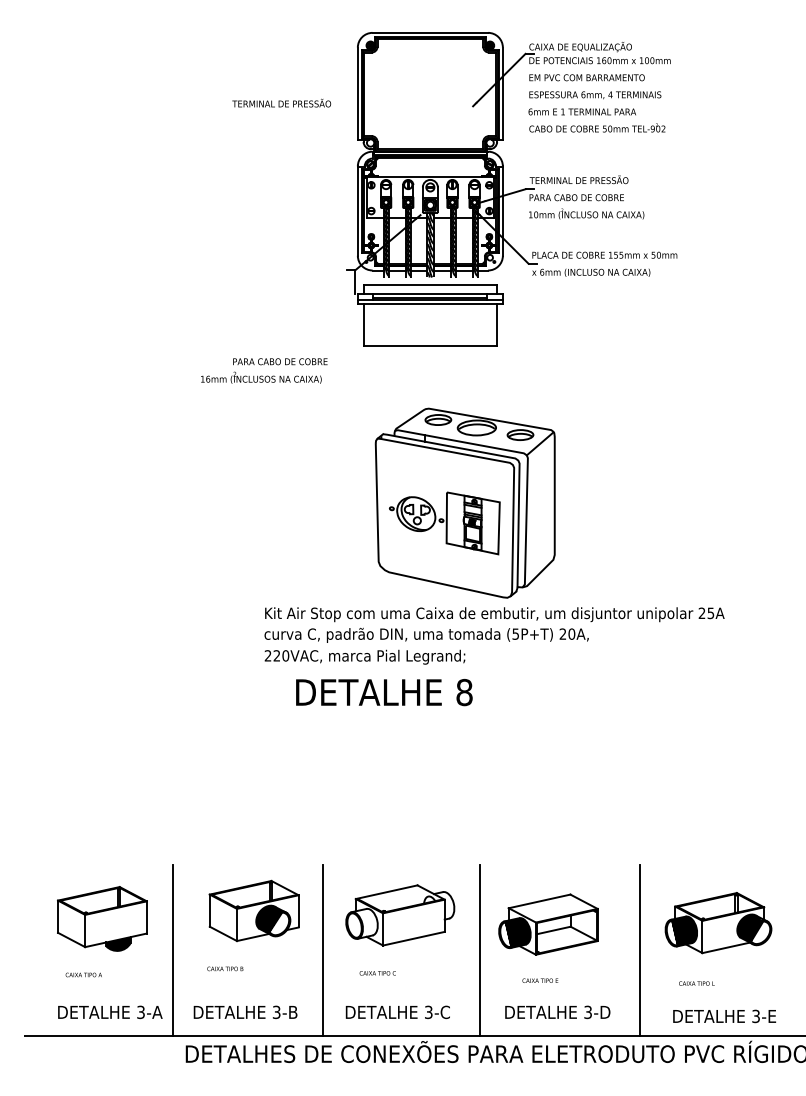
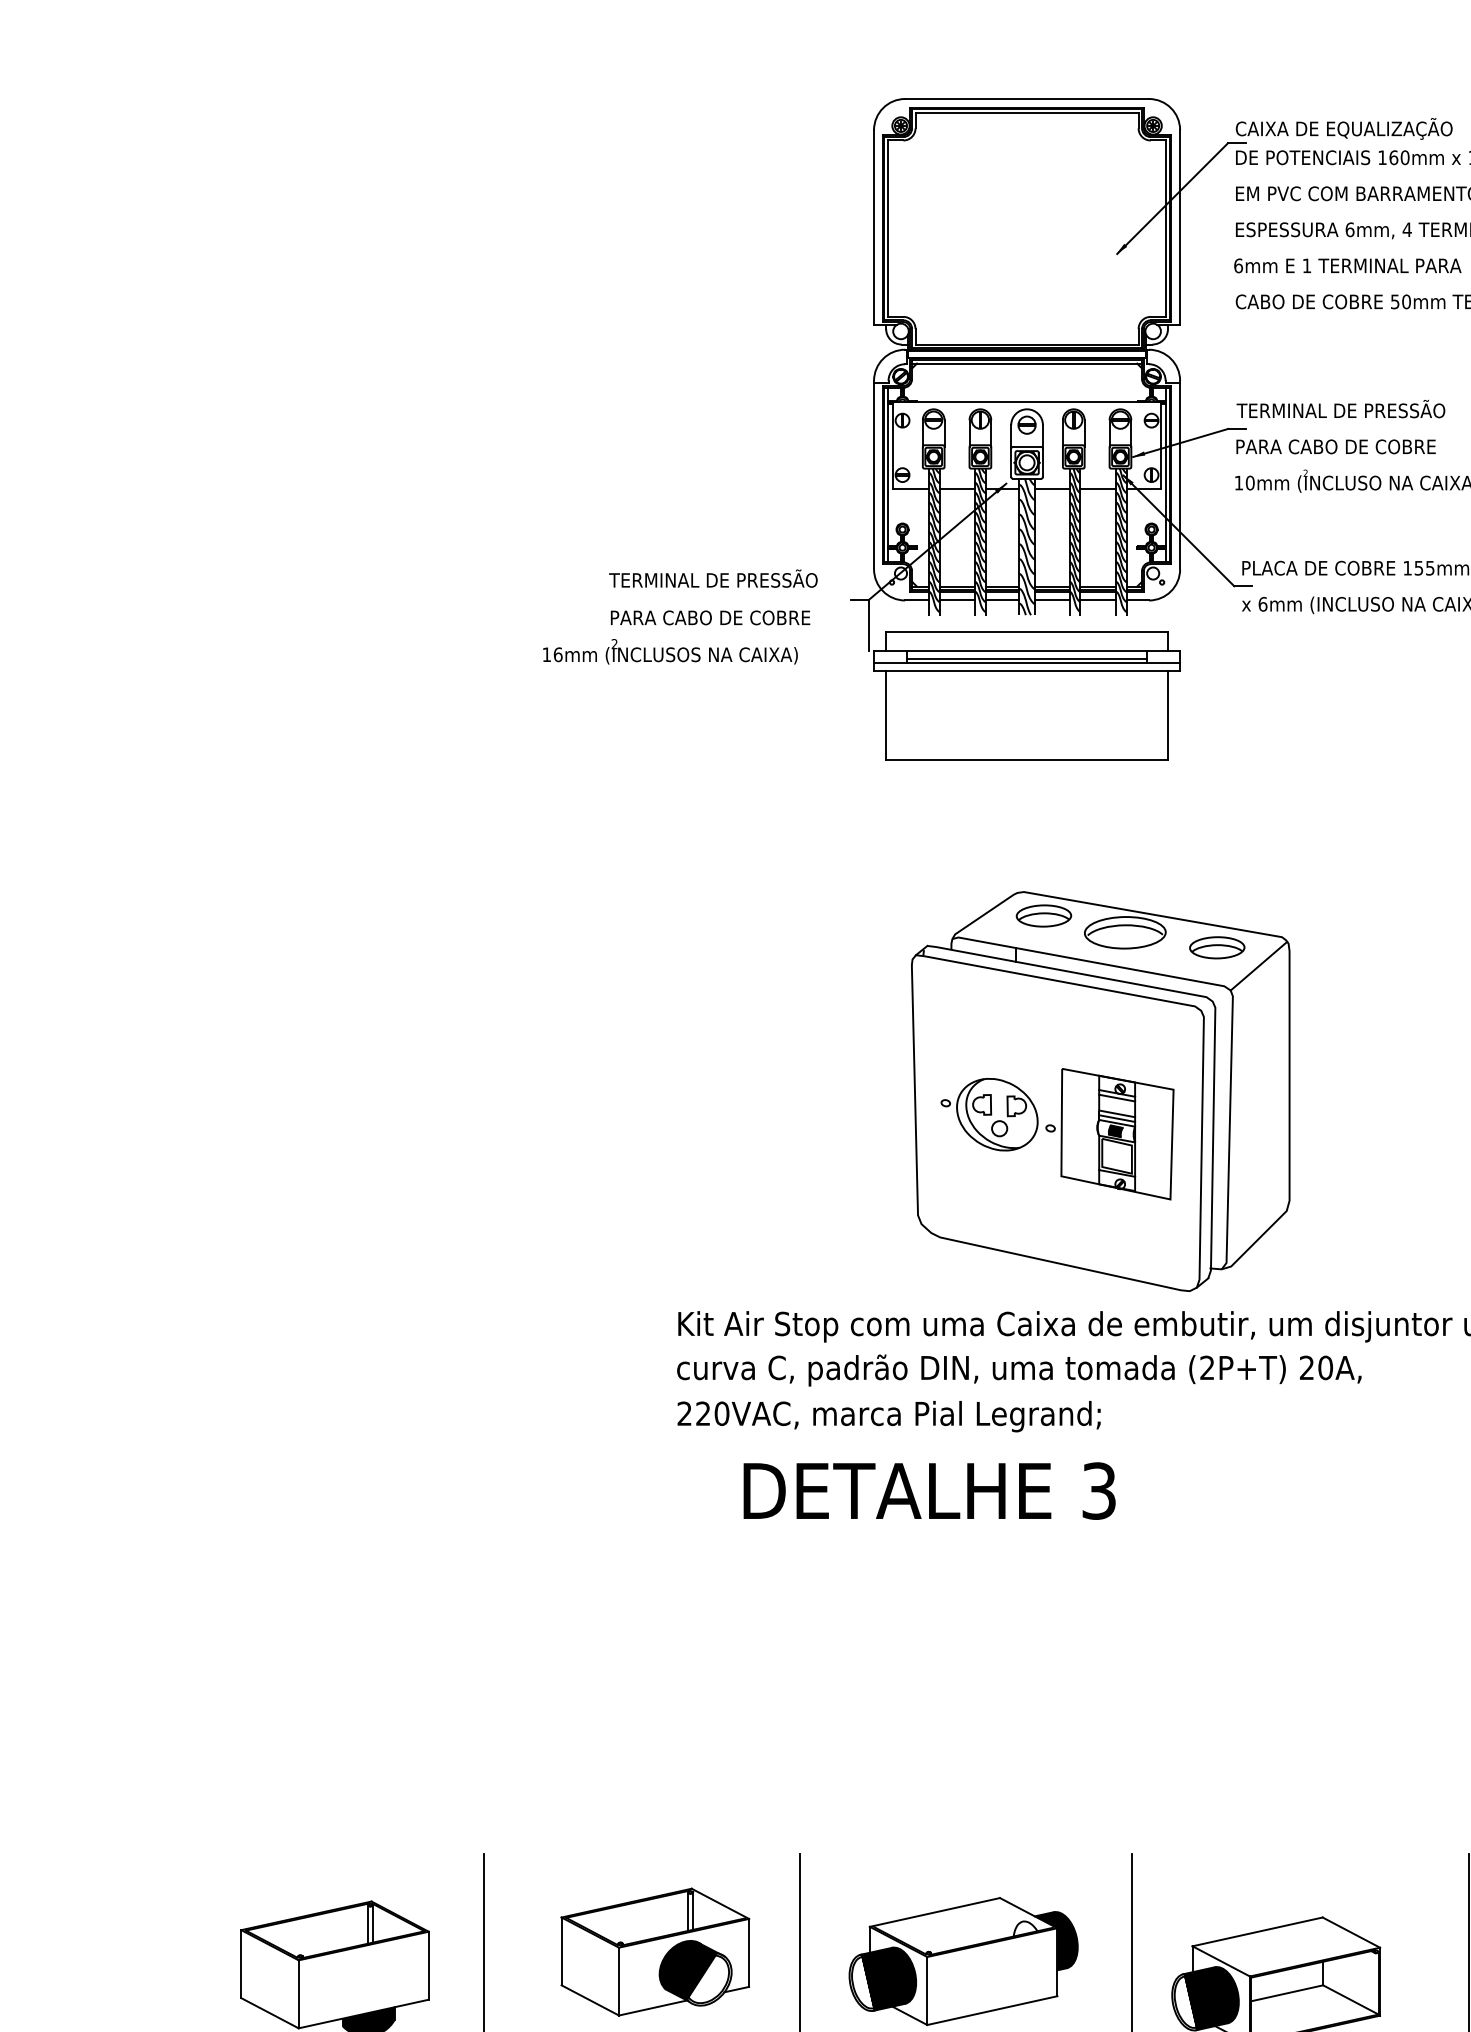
text: (281, 102) -> (712, 577), moved
text: (264, 370) -> (677, 636), moved
text: (515, 633) -> (1206, 1366), (5P+T) -> (2P+T)
text: (464, 692) -> (1099, 1491), 8 -> 3
fill: (444, 905) -> (1056, 1940), added
fill: (364, 923) -> (888, 1978), added

